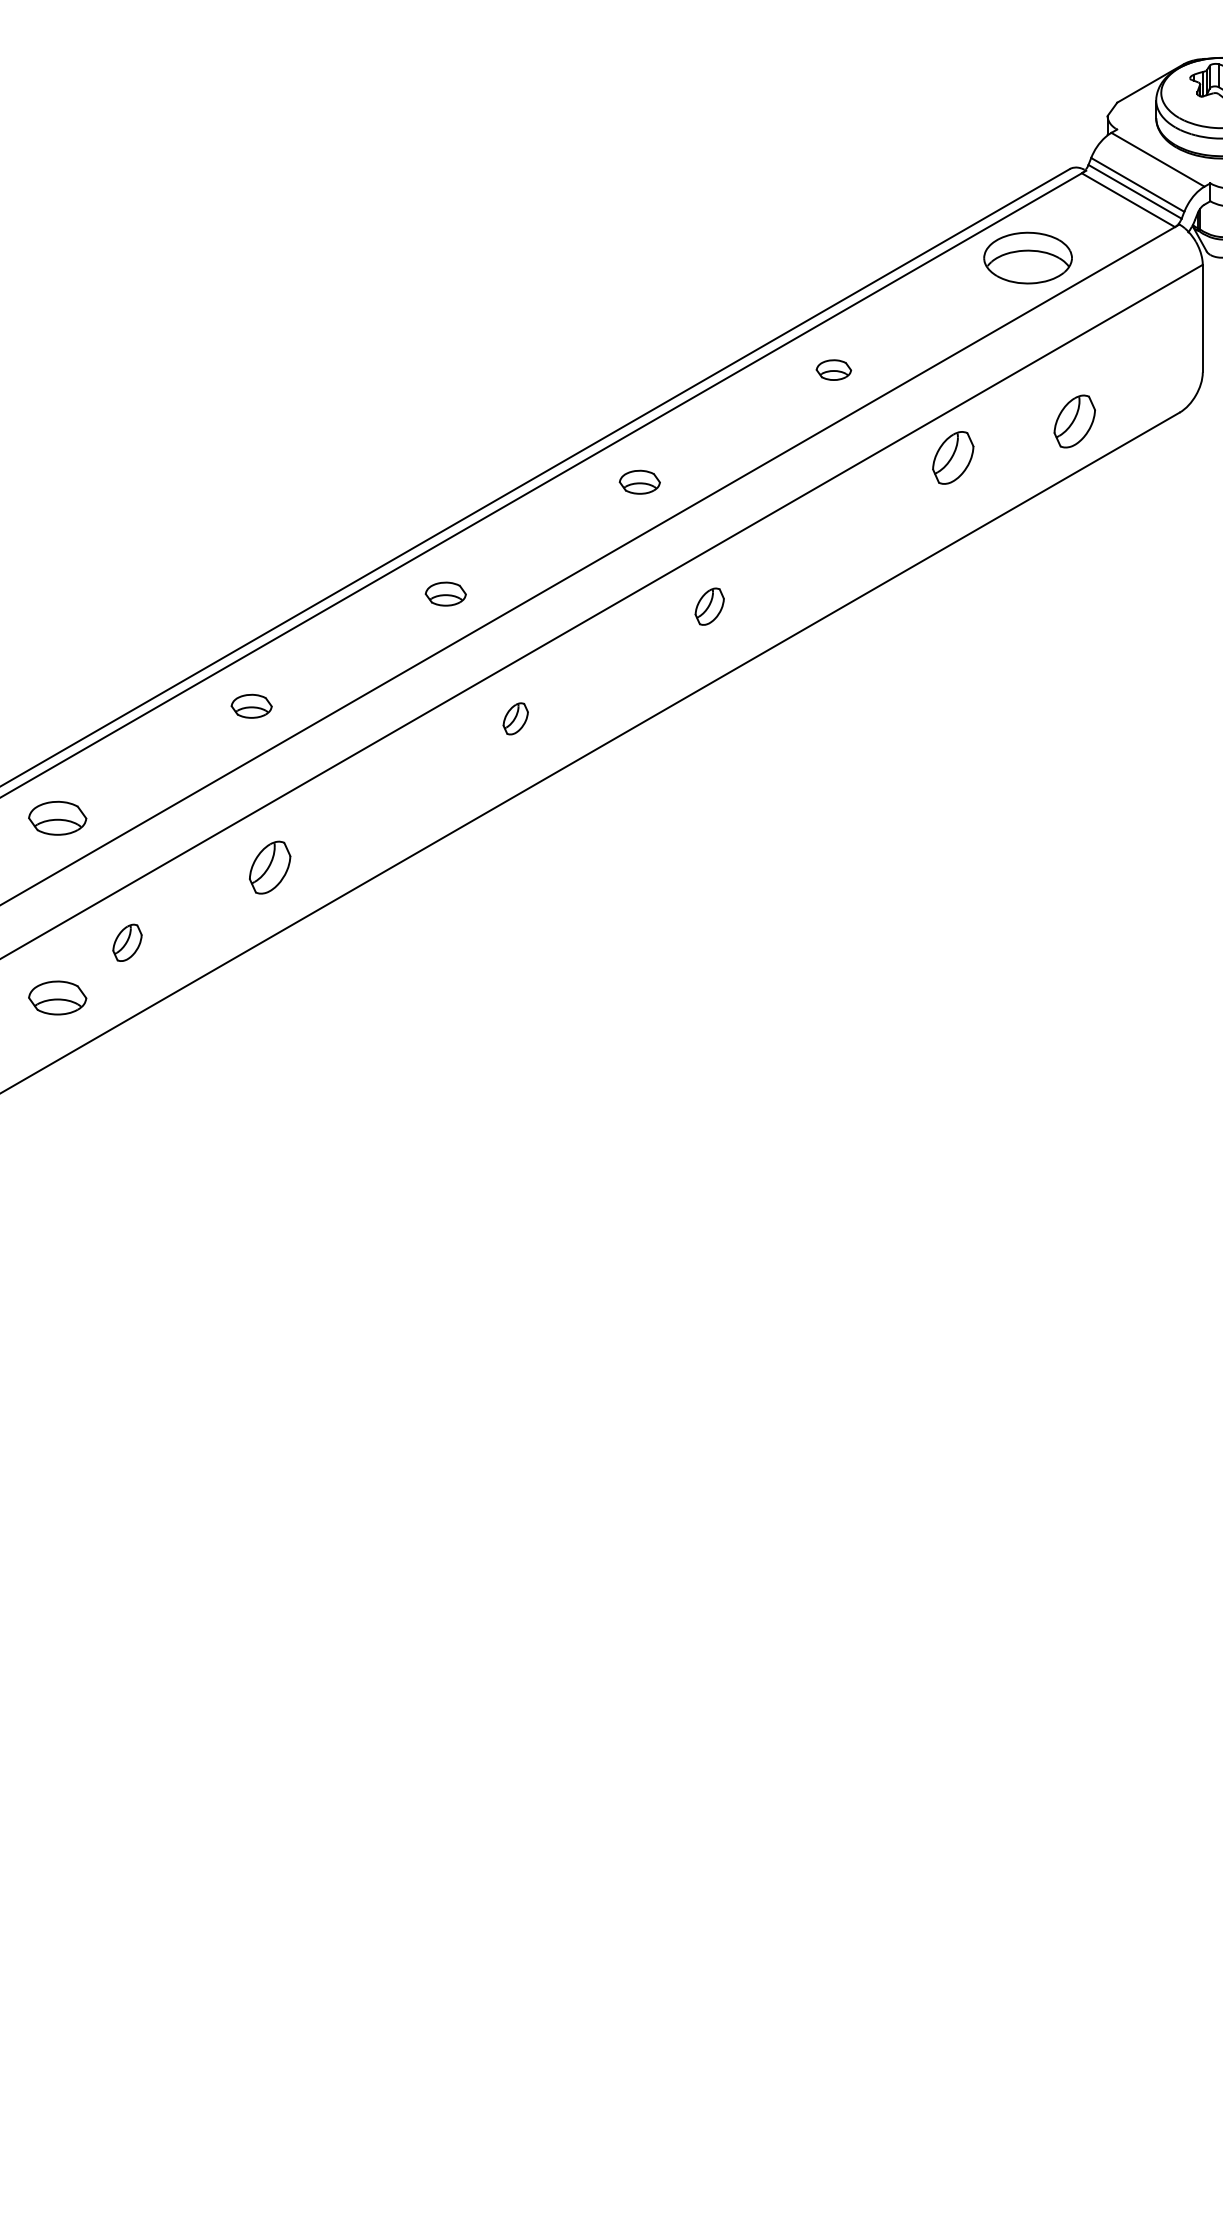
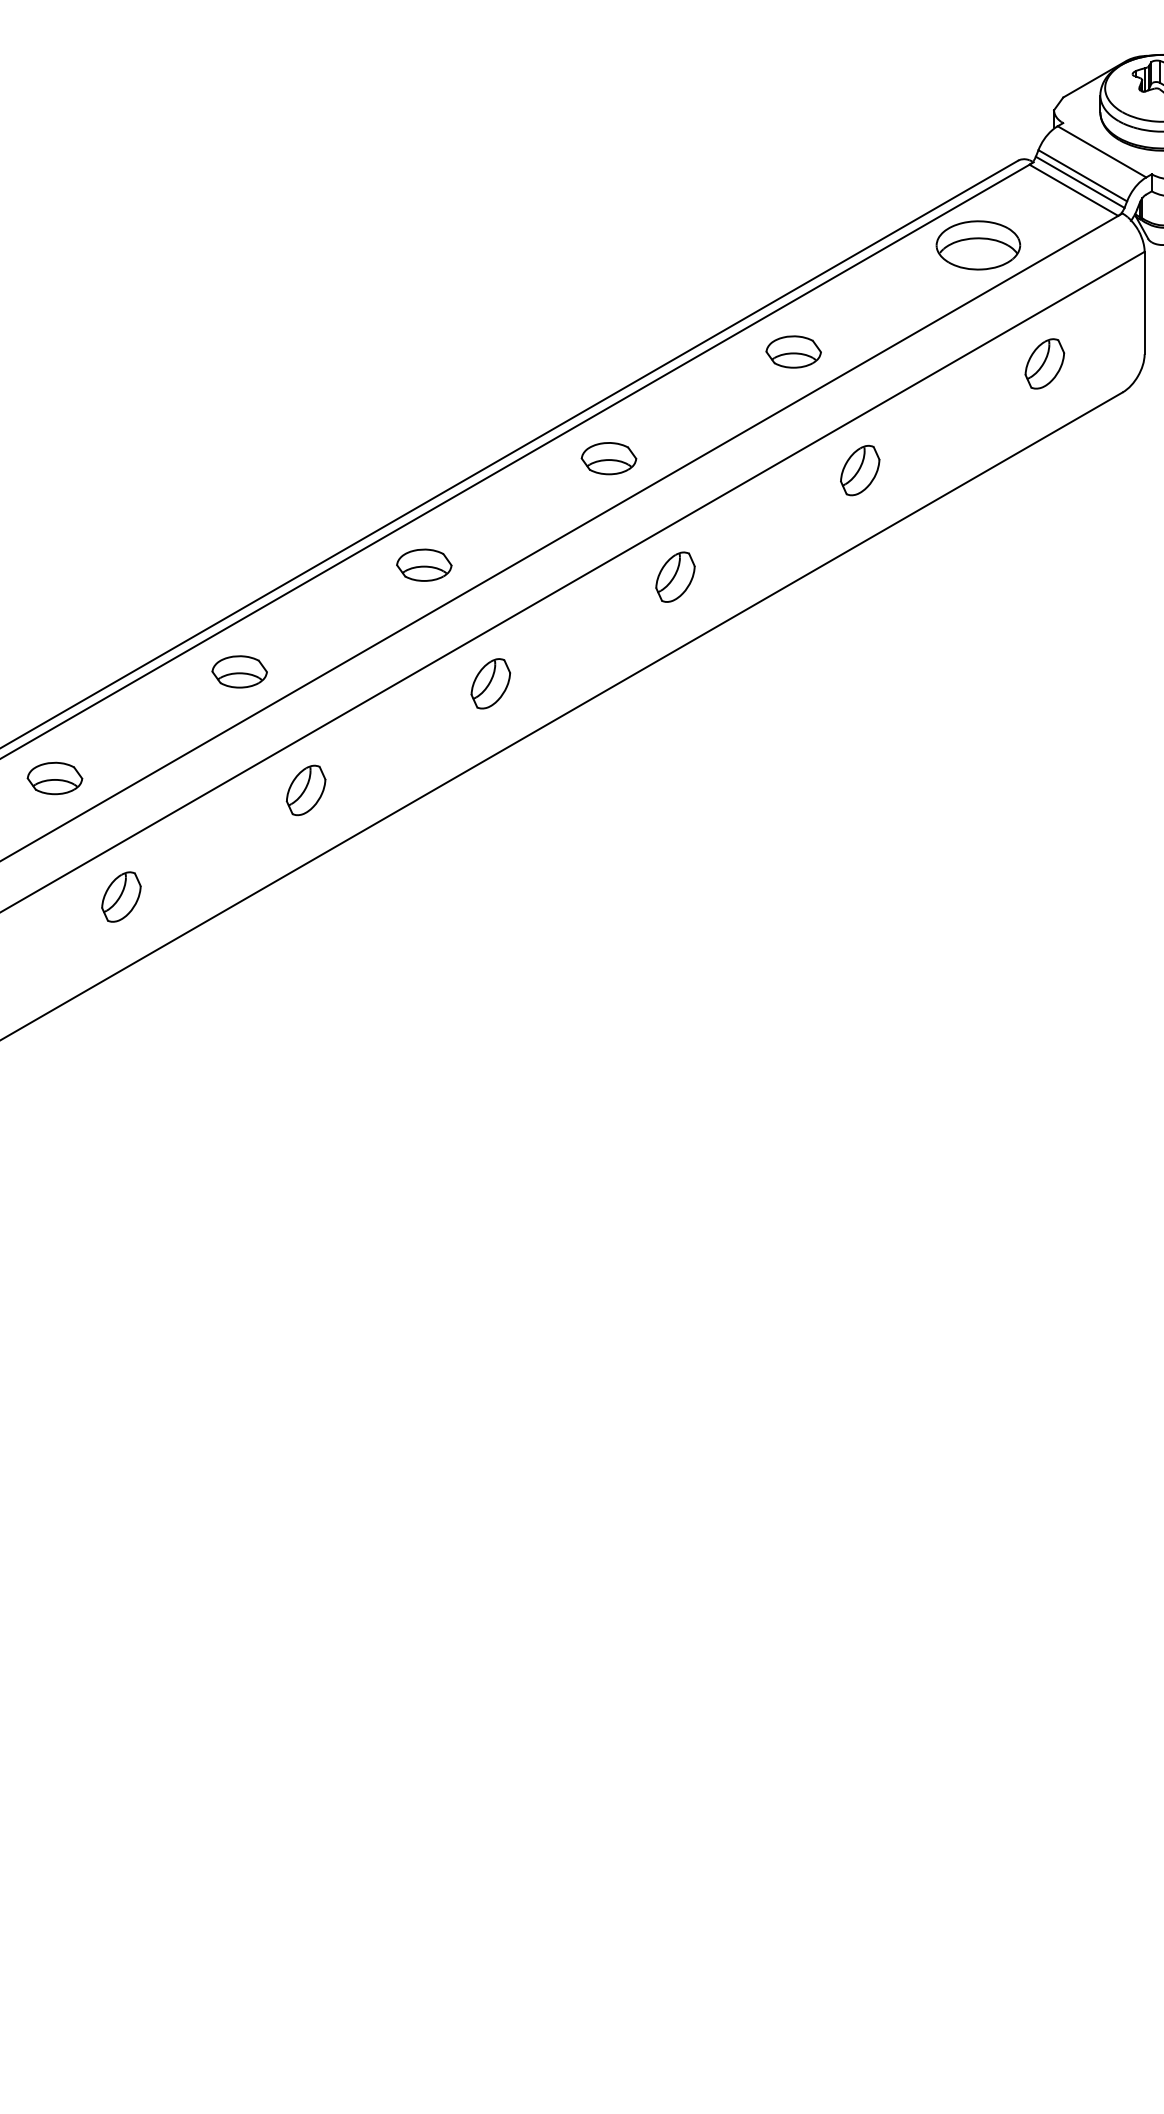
part: (833, 369) -> (793, 351), size x1.67
part: (1074, 421) -> (1044, 363), moved
part: (953, 457) -> (860, 470), moved
part: (639, 482) -> (608, 458), size x1.43
part: (445, 593) -> (424, 564), size x1.43
part: (709, 606) -> (675, 576), size x1.43
part: (251, 705) -> (239, 671), size x1.43
part: (515, 718) -> (490, 683), size x1.67
part: (269, 867) -> (305, 790), moved
part: (127, 942) -> (121, 896), size x1.43
part: (57, 998) -> (54, 949), removed

